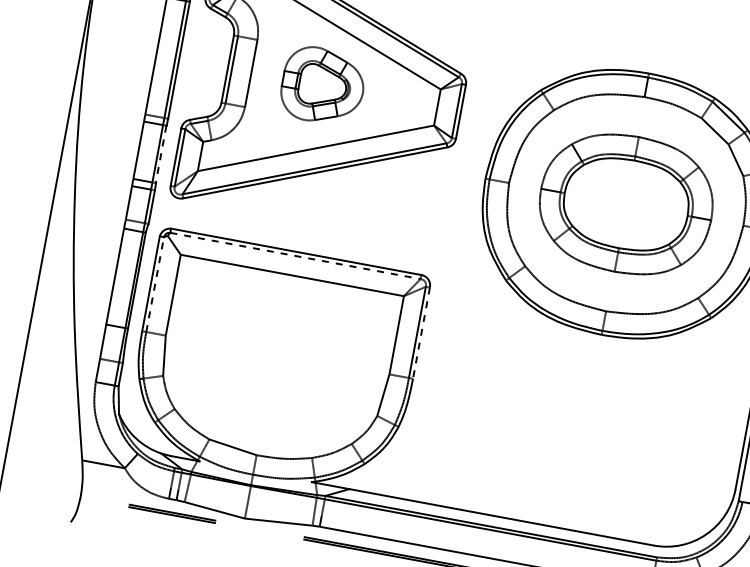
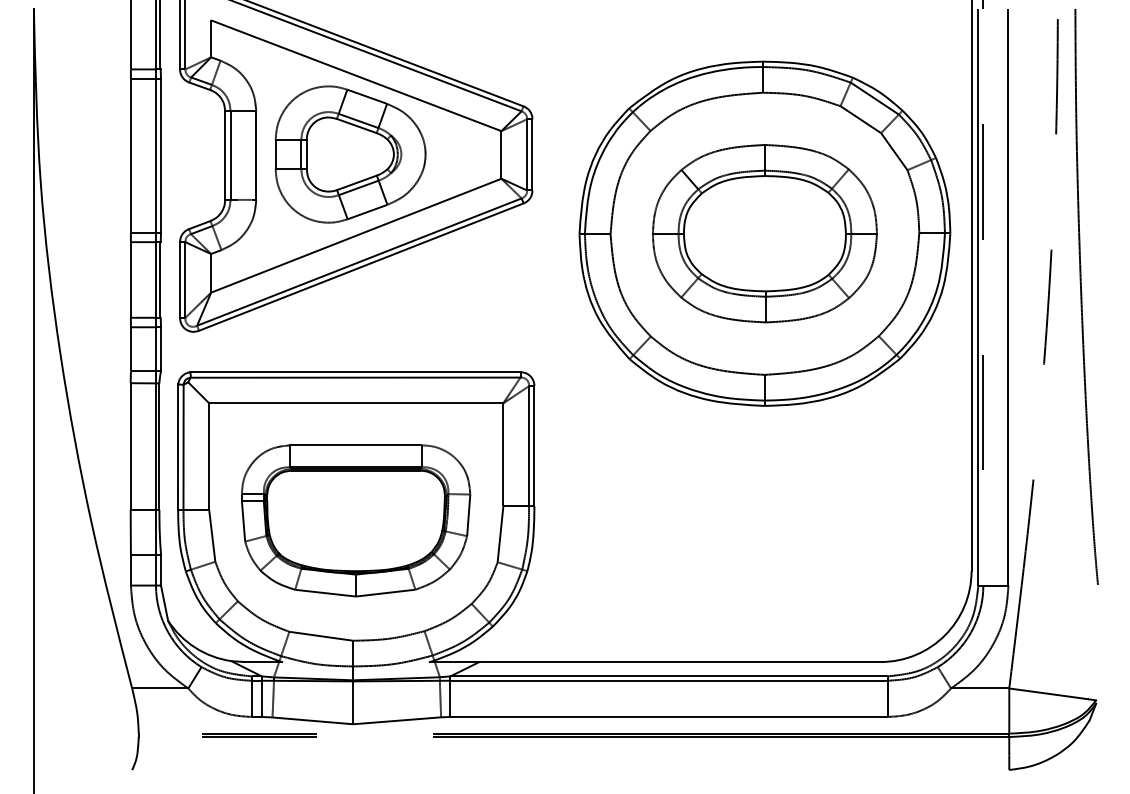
part: (322, 85) -> (350, 154), size x1.43
line: (161, 154) -> (160, 279), dashed -> solid
line: (295, 255) -> (355, 377), dashed -> solid
line: (155, 283) -> (183, 446), dashed -> solid
line: (421, 333) -> (534, 446), dashed -> solid
part: (276, 364) -> (356, 520), added

